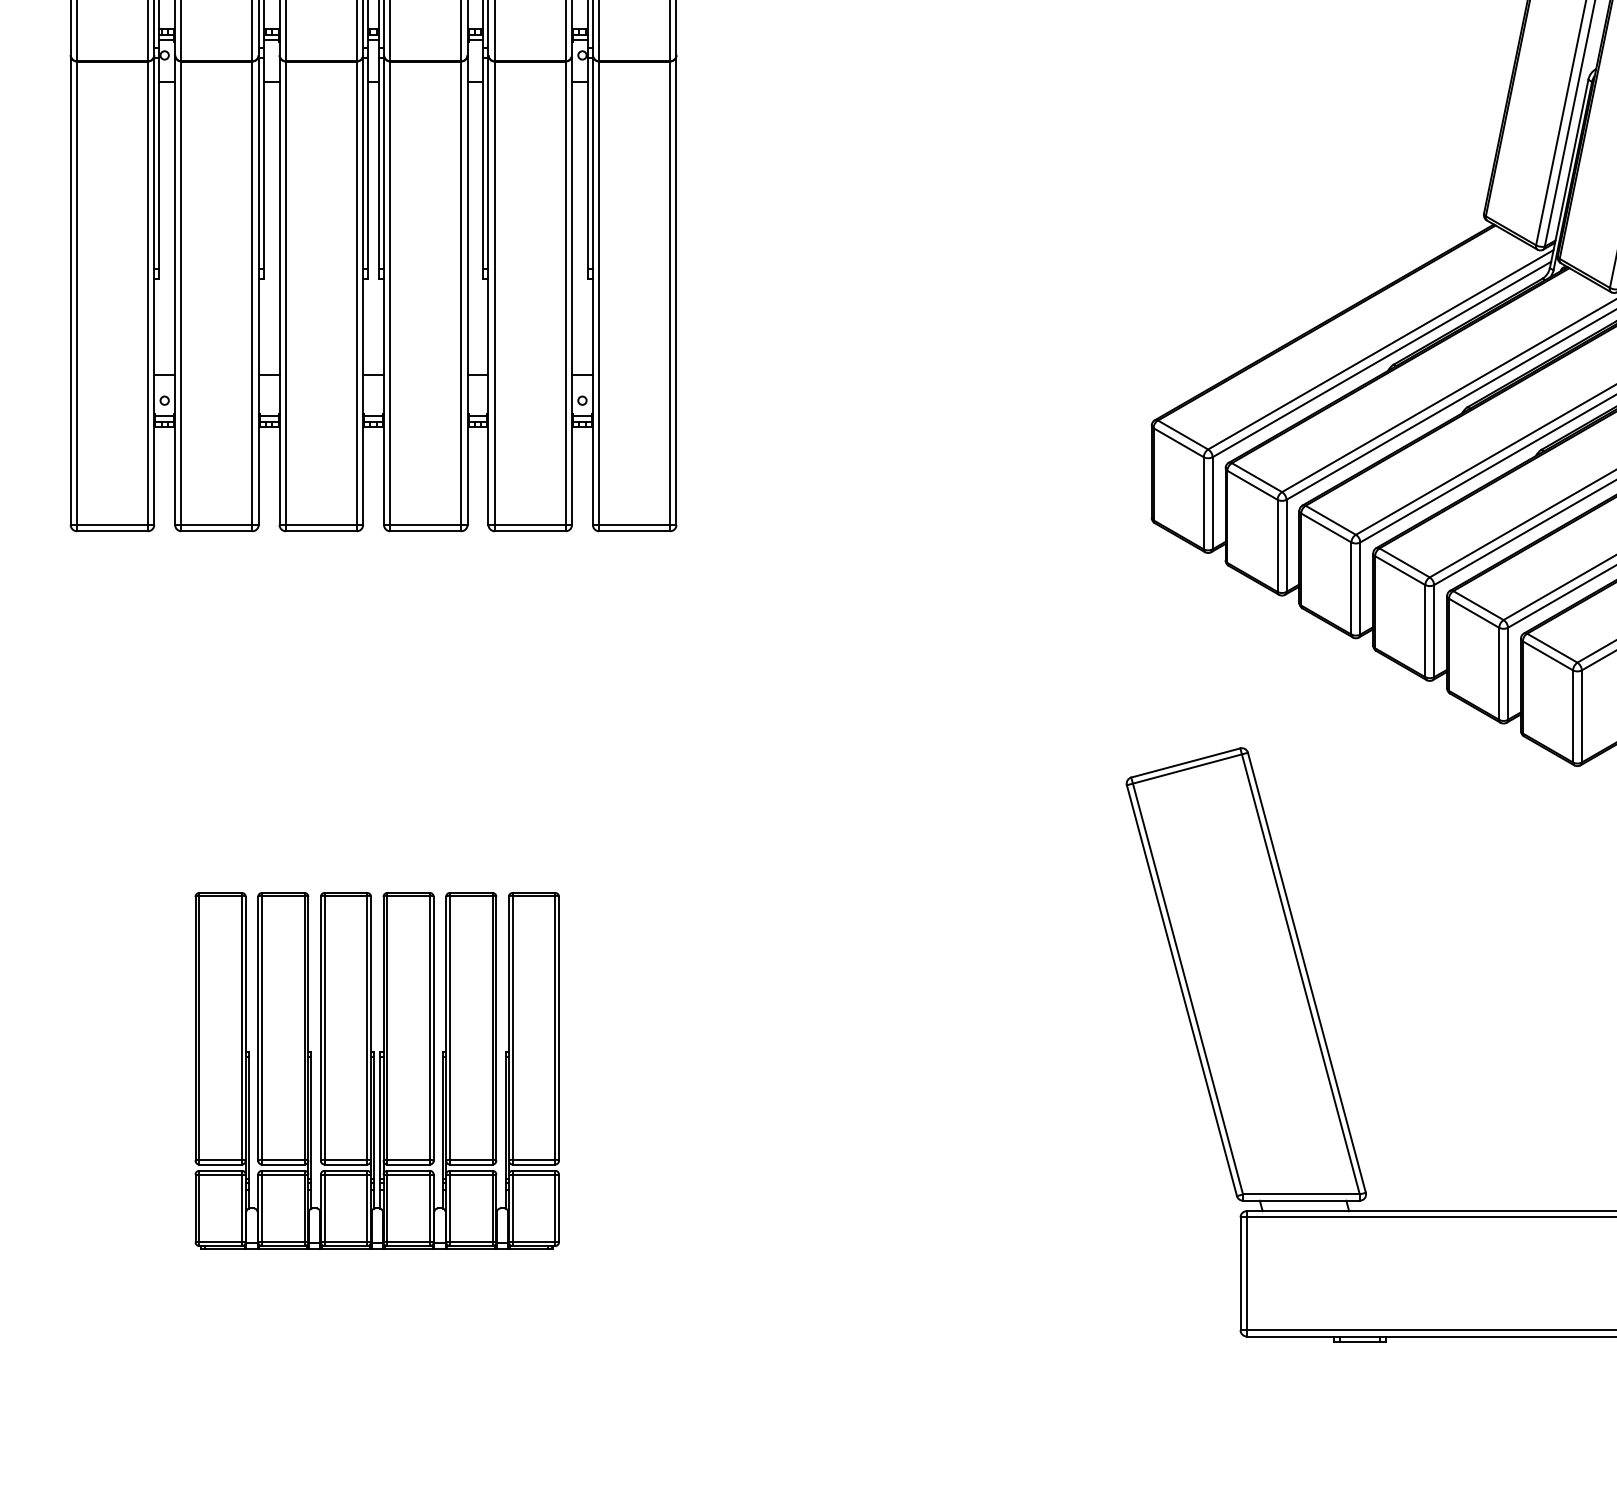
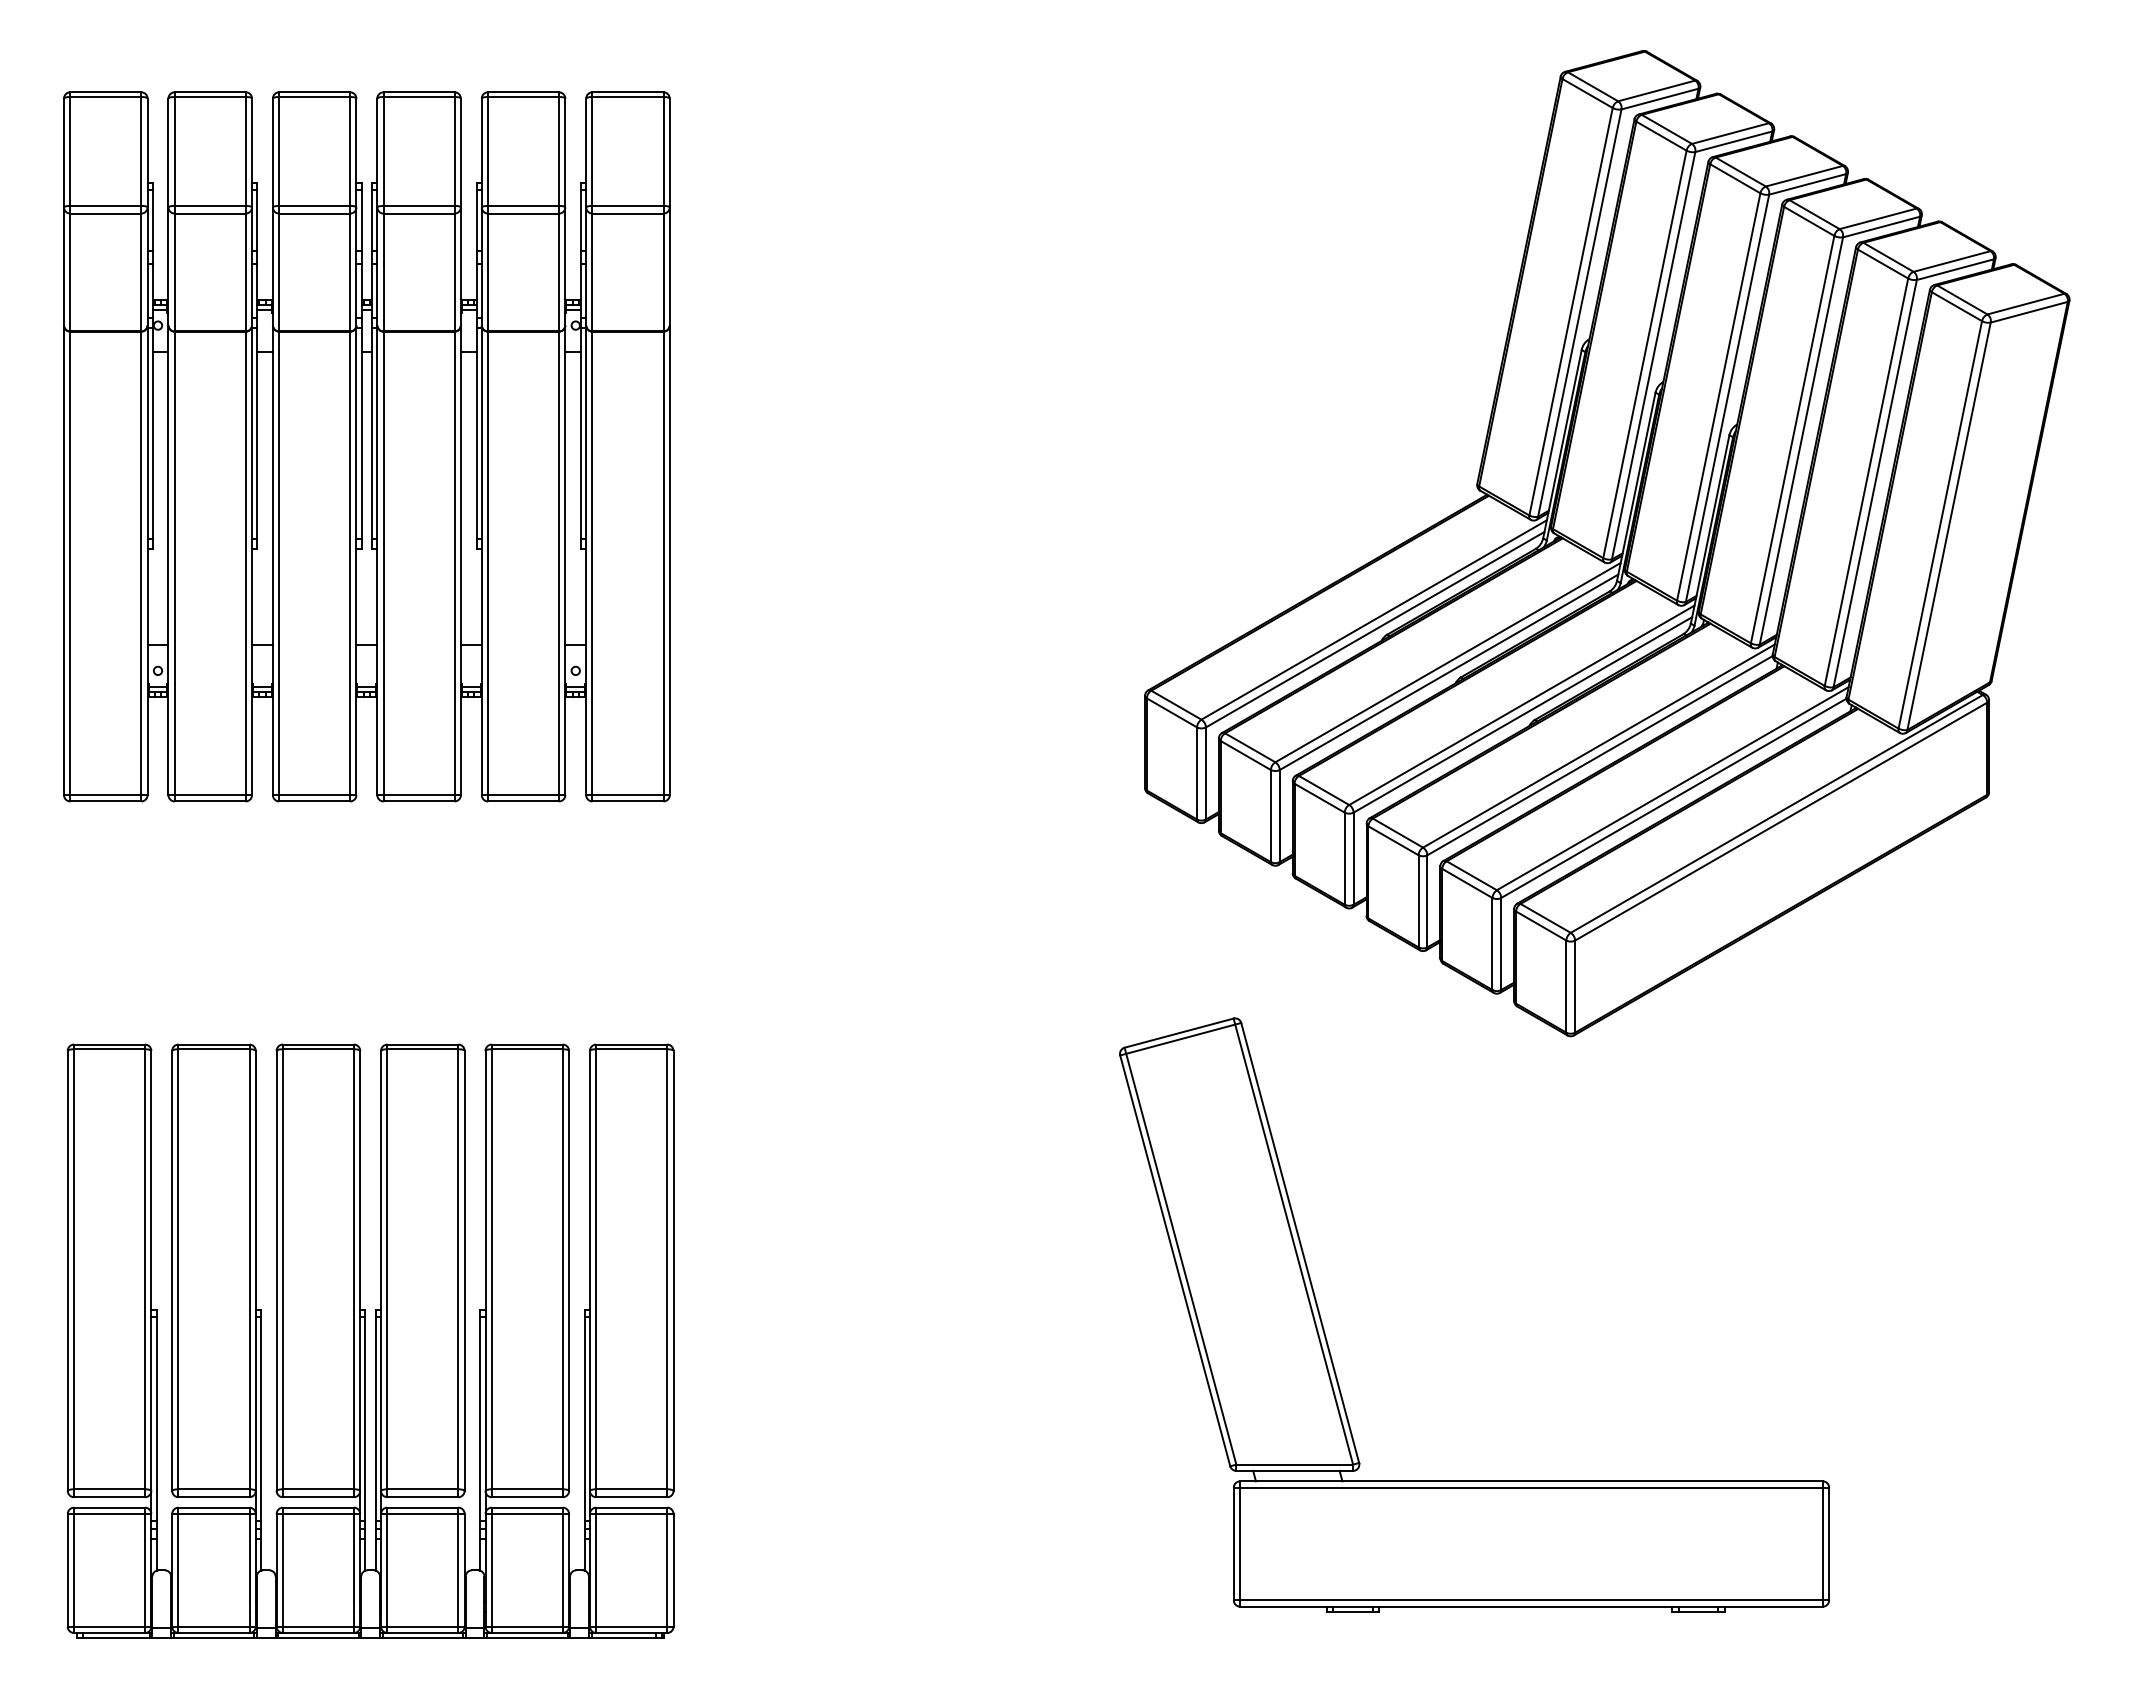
part: (377, 1070) -> (370, 1340), size x1.67

